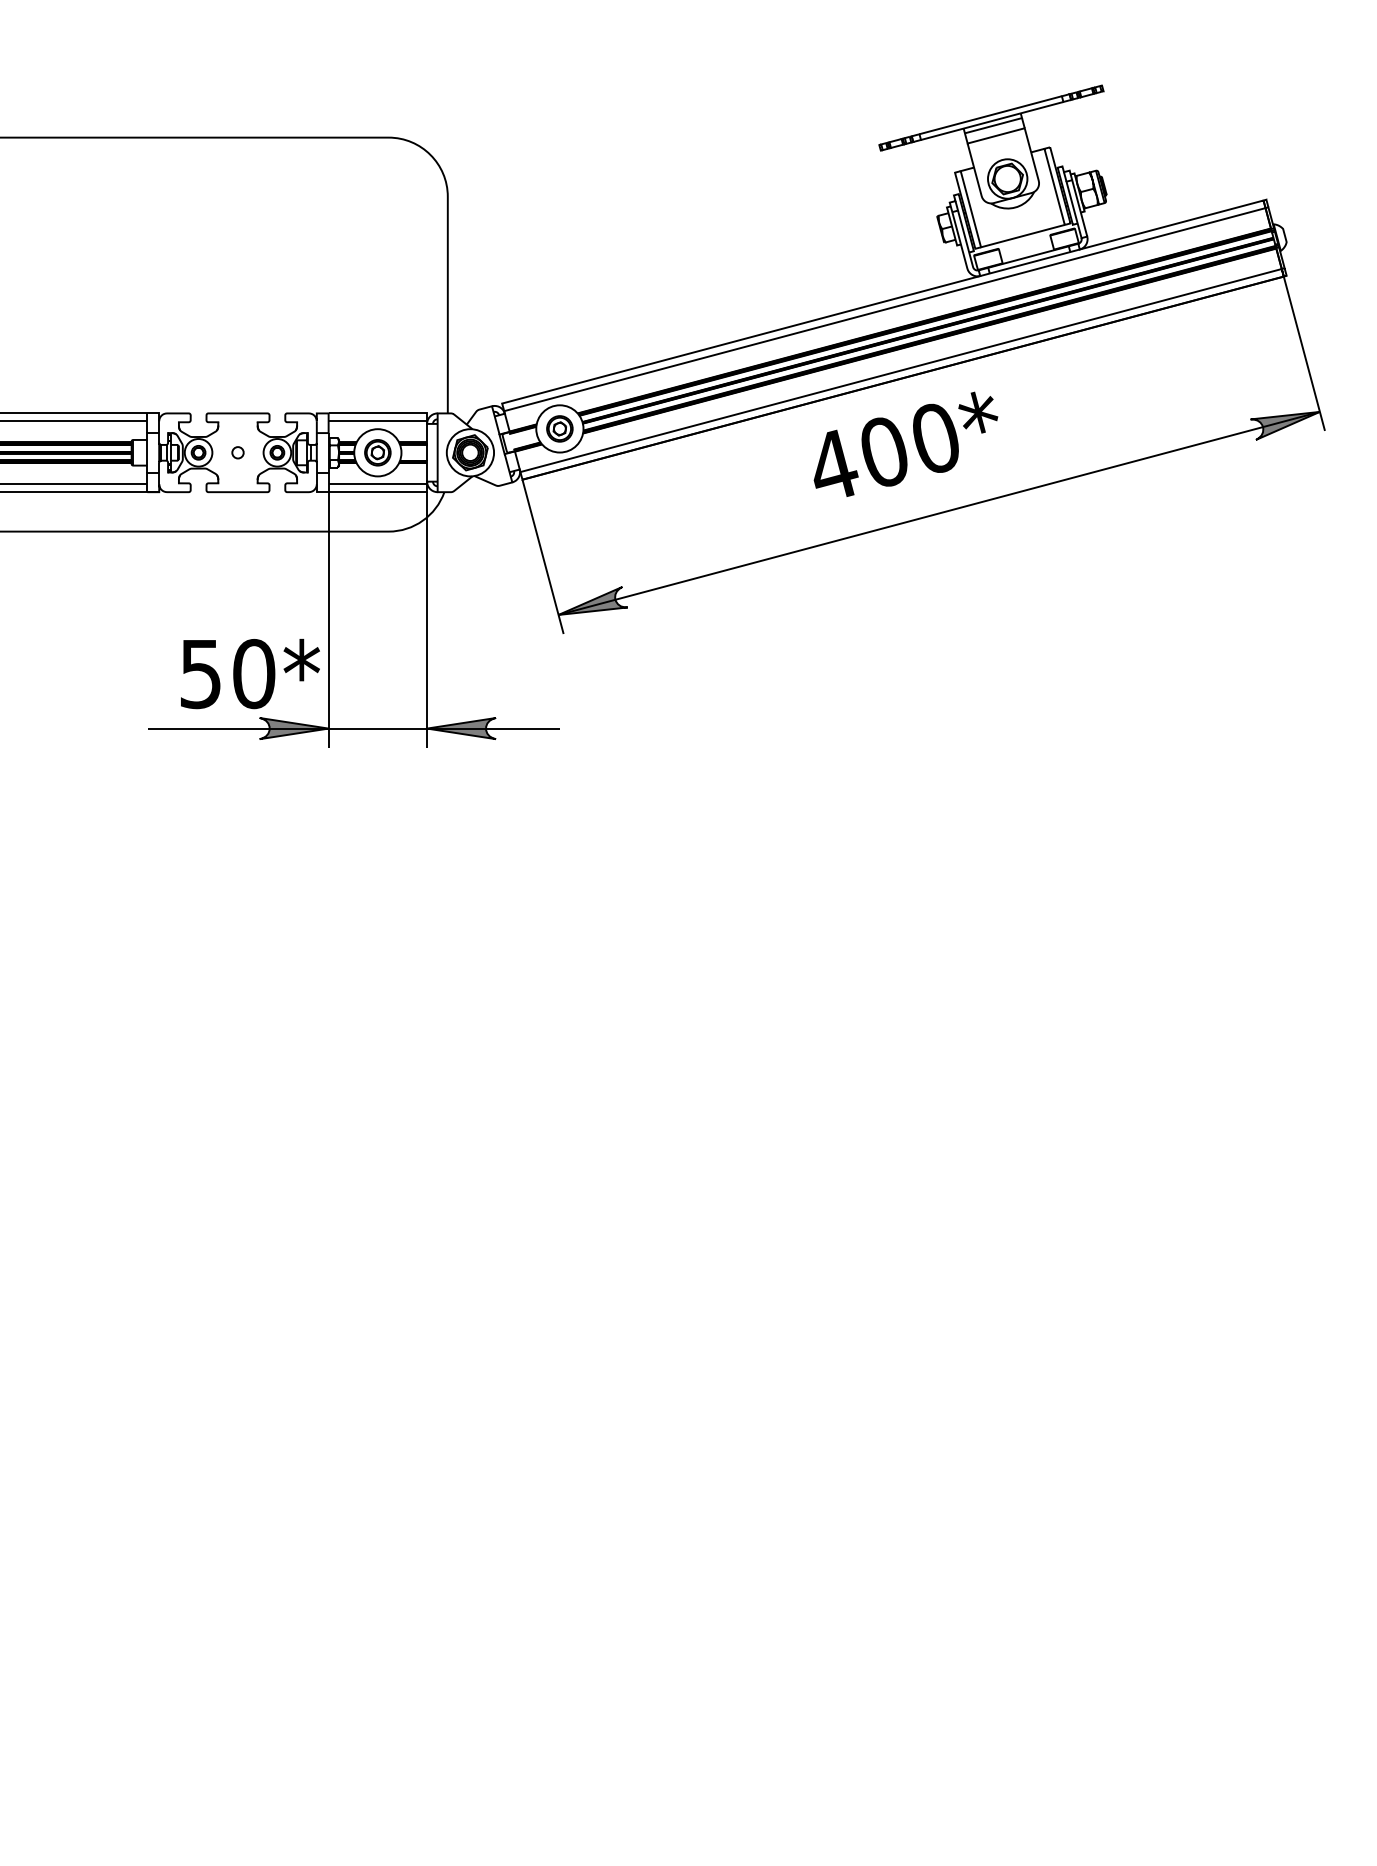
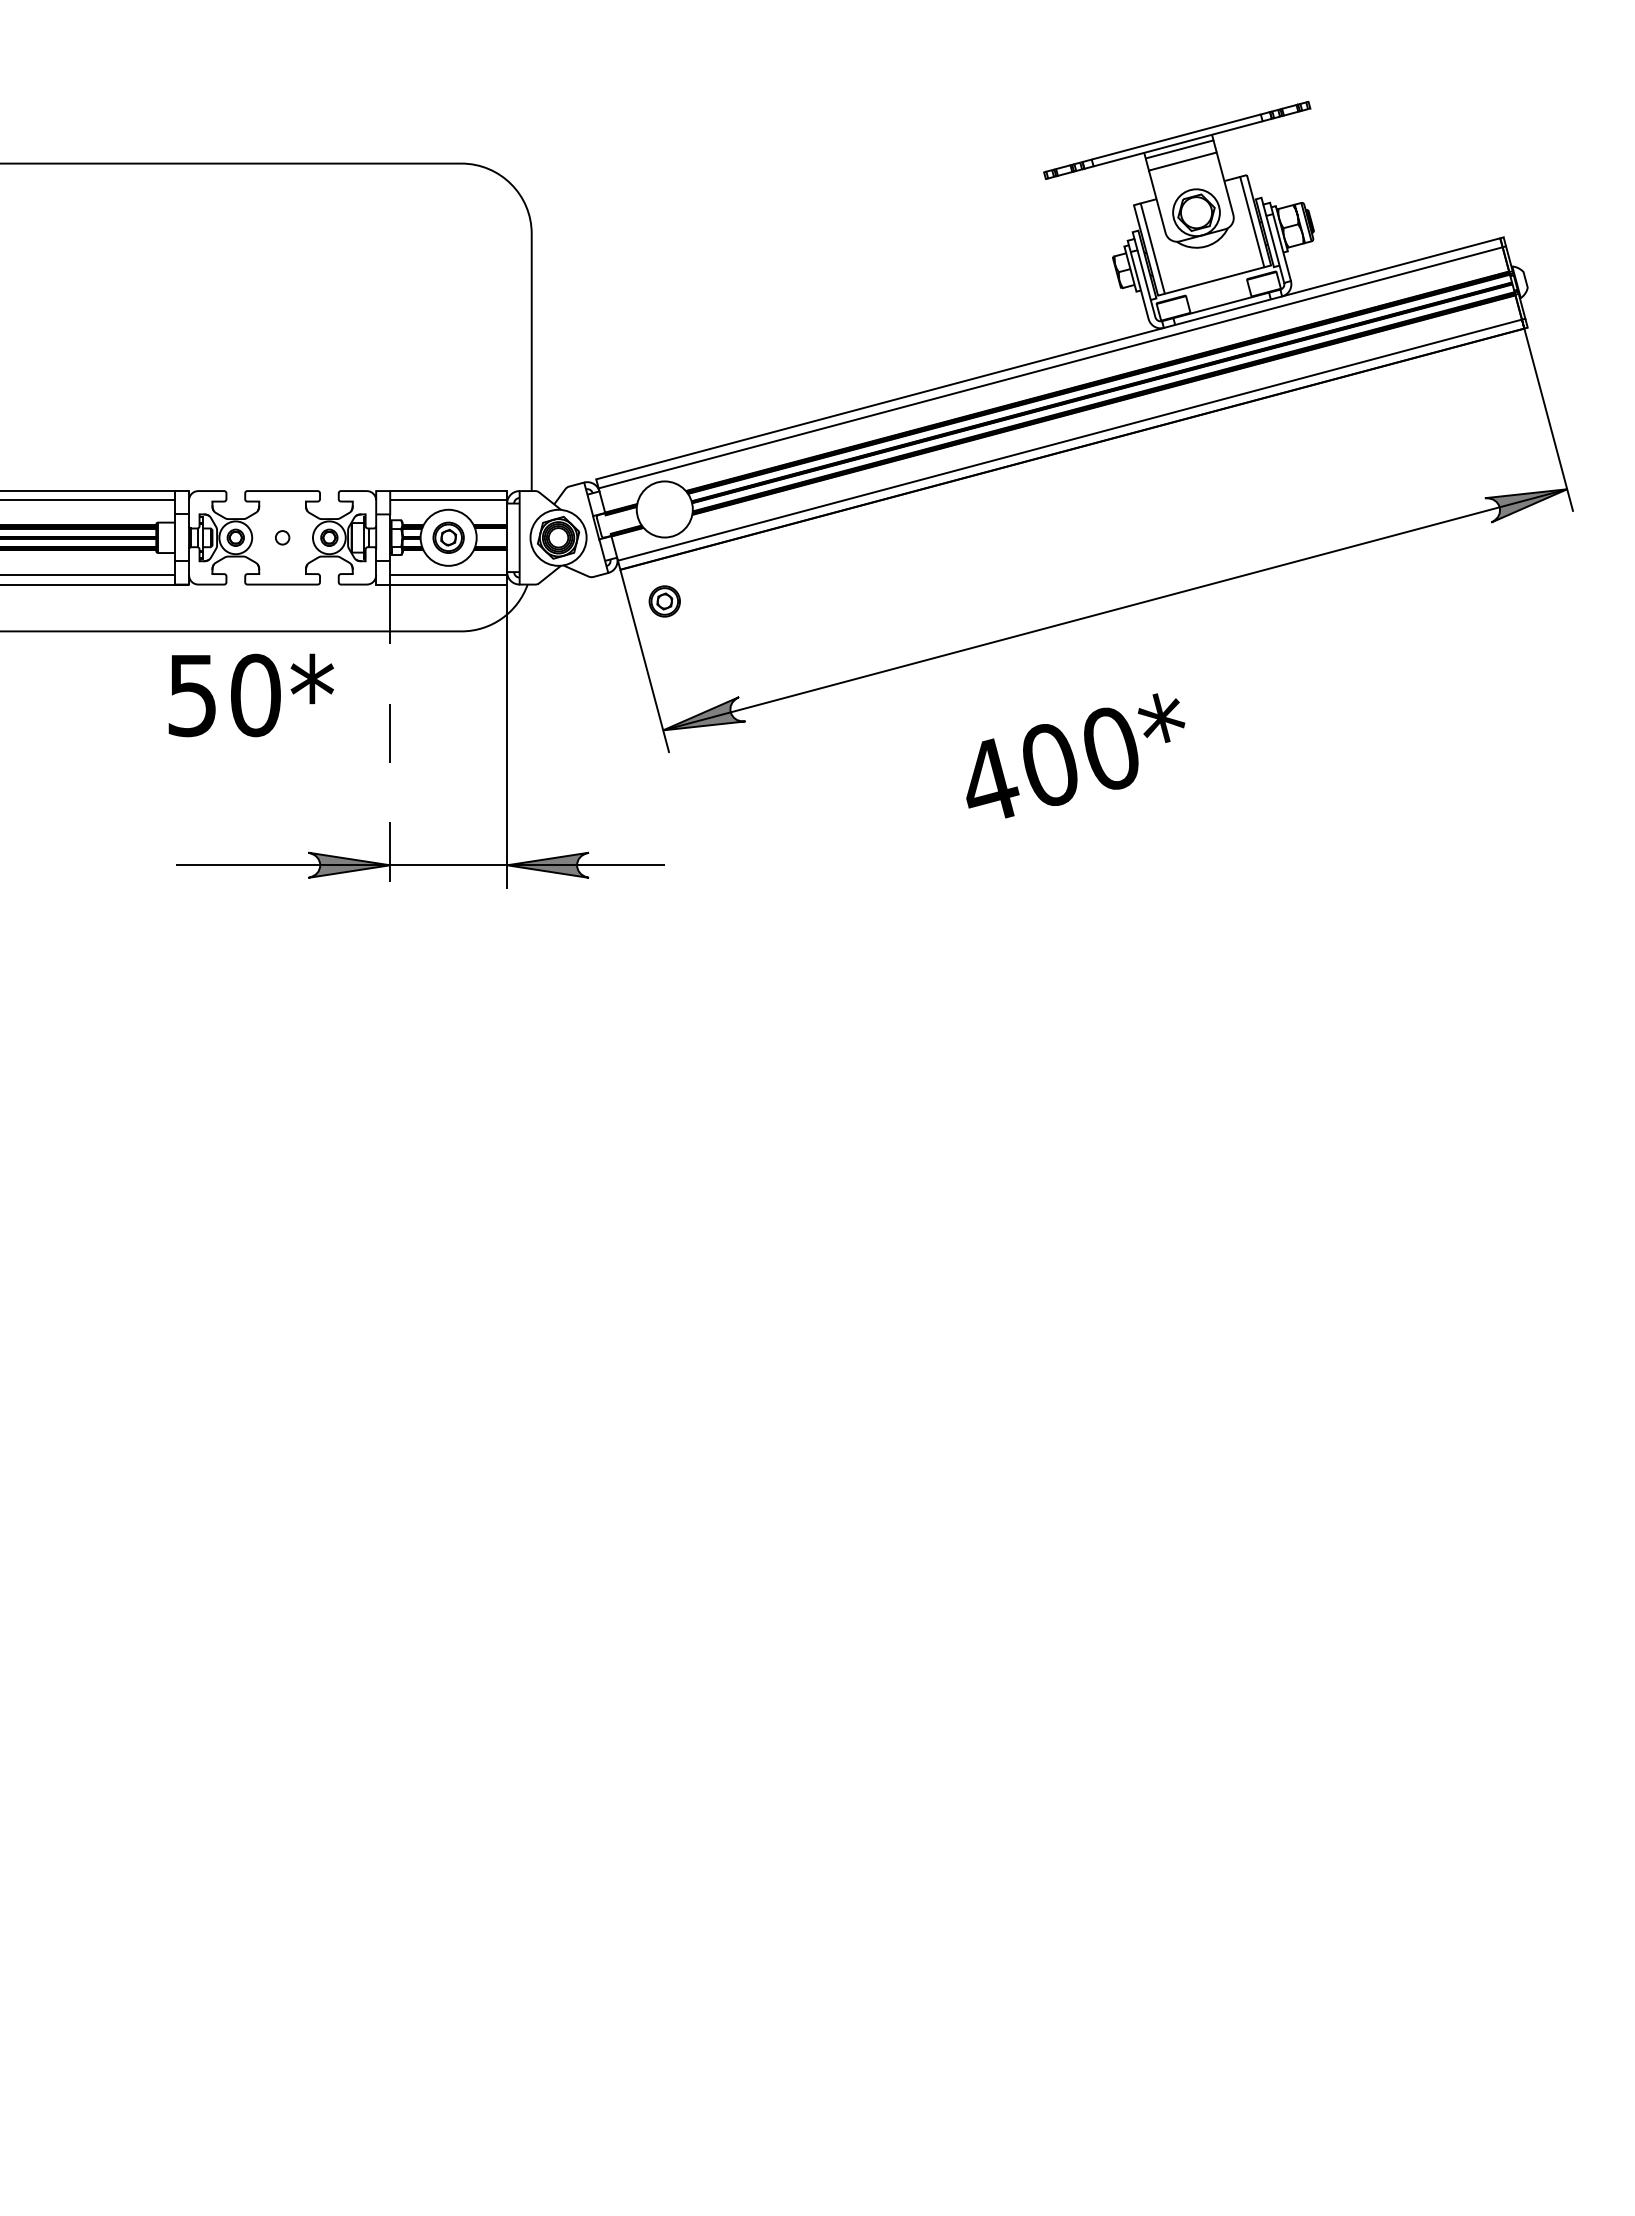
part: (559, 428) -> (664, 601), moved
text: (905, 444) -> (1075, 755), moved
line: (328, 620) -> (390, 736), solid -> dashed
text: (249, 674) -> (250, 695), moved

